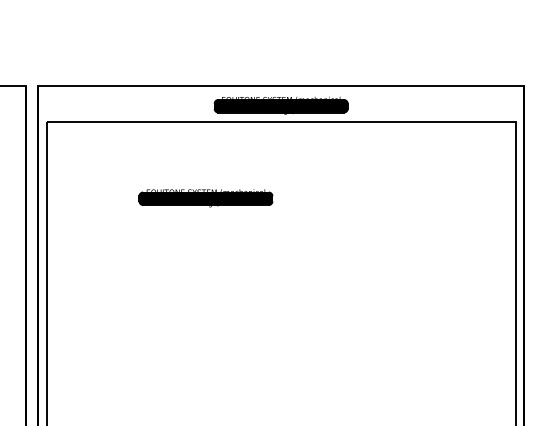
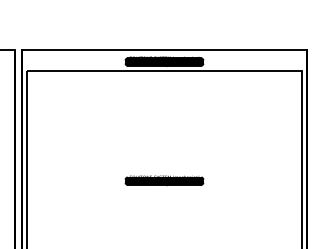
part: (205, 197) -> (164, 180), moved

